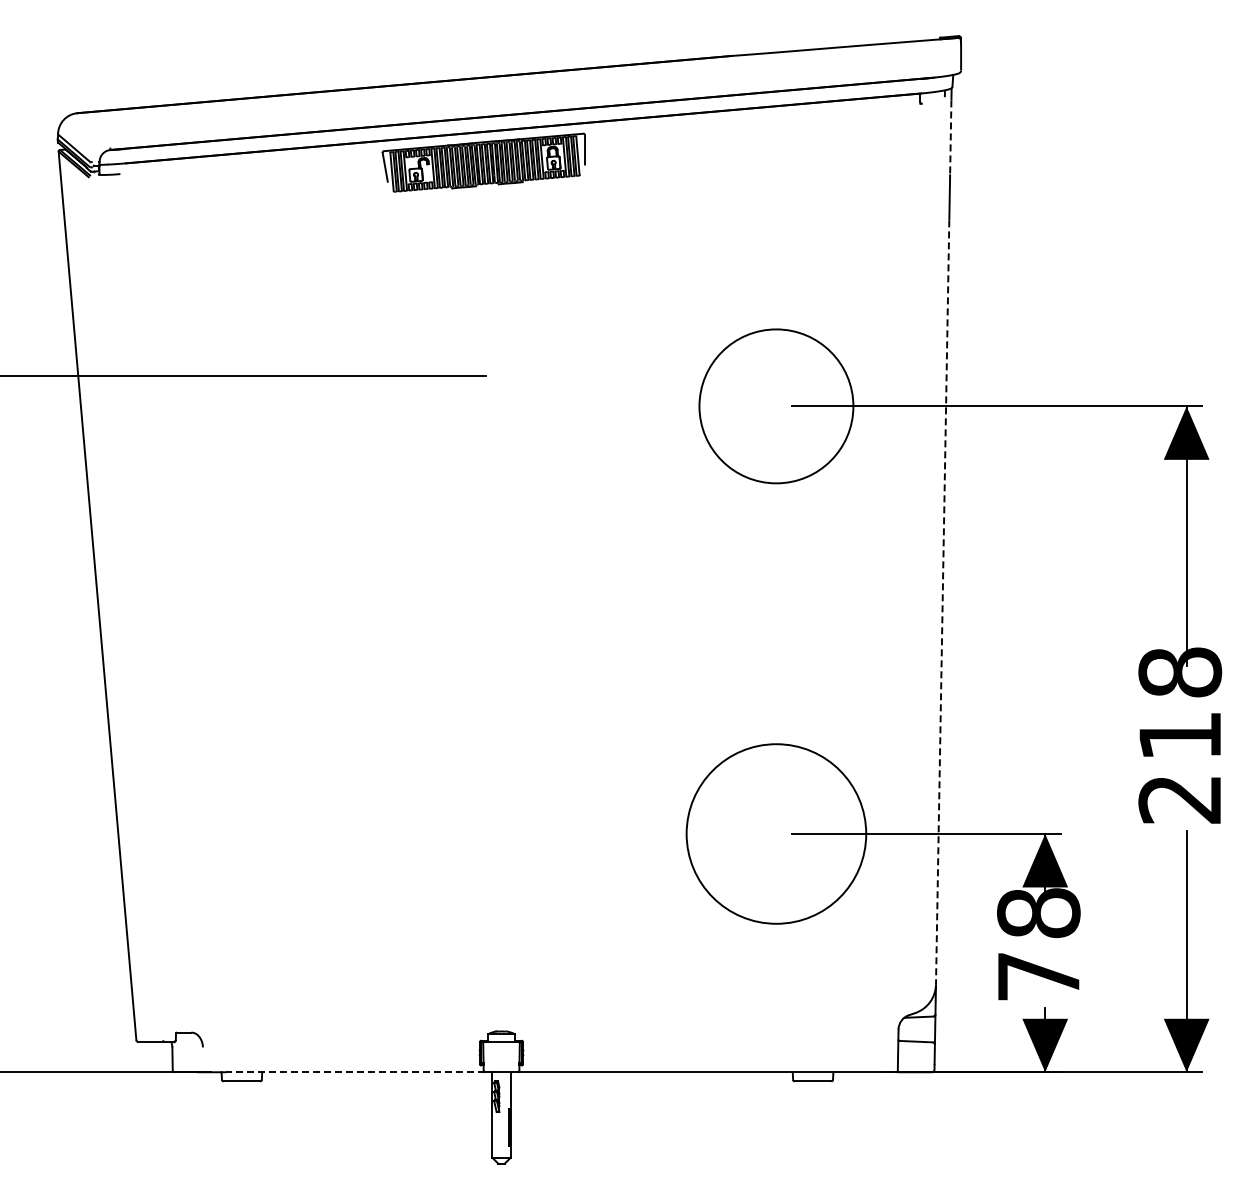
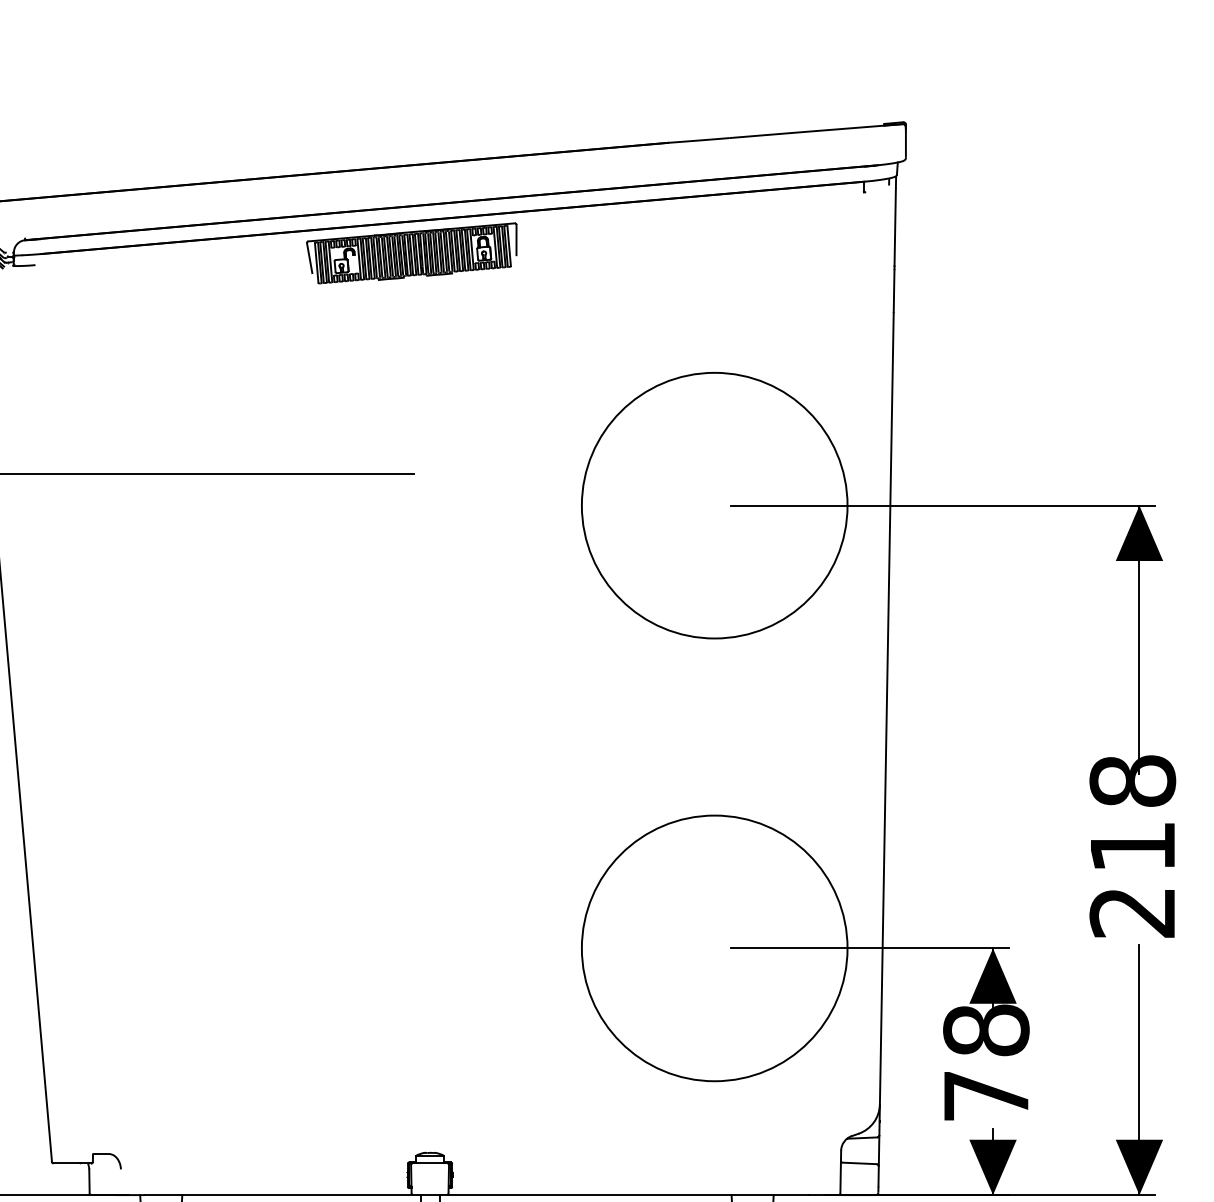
line: (950, 138) -> (894, 228), dashed -> solid
circle: (776, 406) -> (714, 505), size x1.67
line: (942, 603) -> (886, 709), dashed -> solid
circle: (776, 833) -> (714, 947), size x1.43
line: (355, 1072) -> (278, 1195), dashed -> solid

